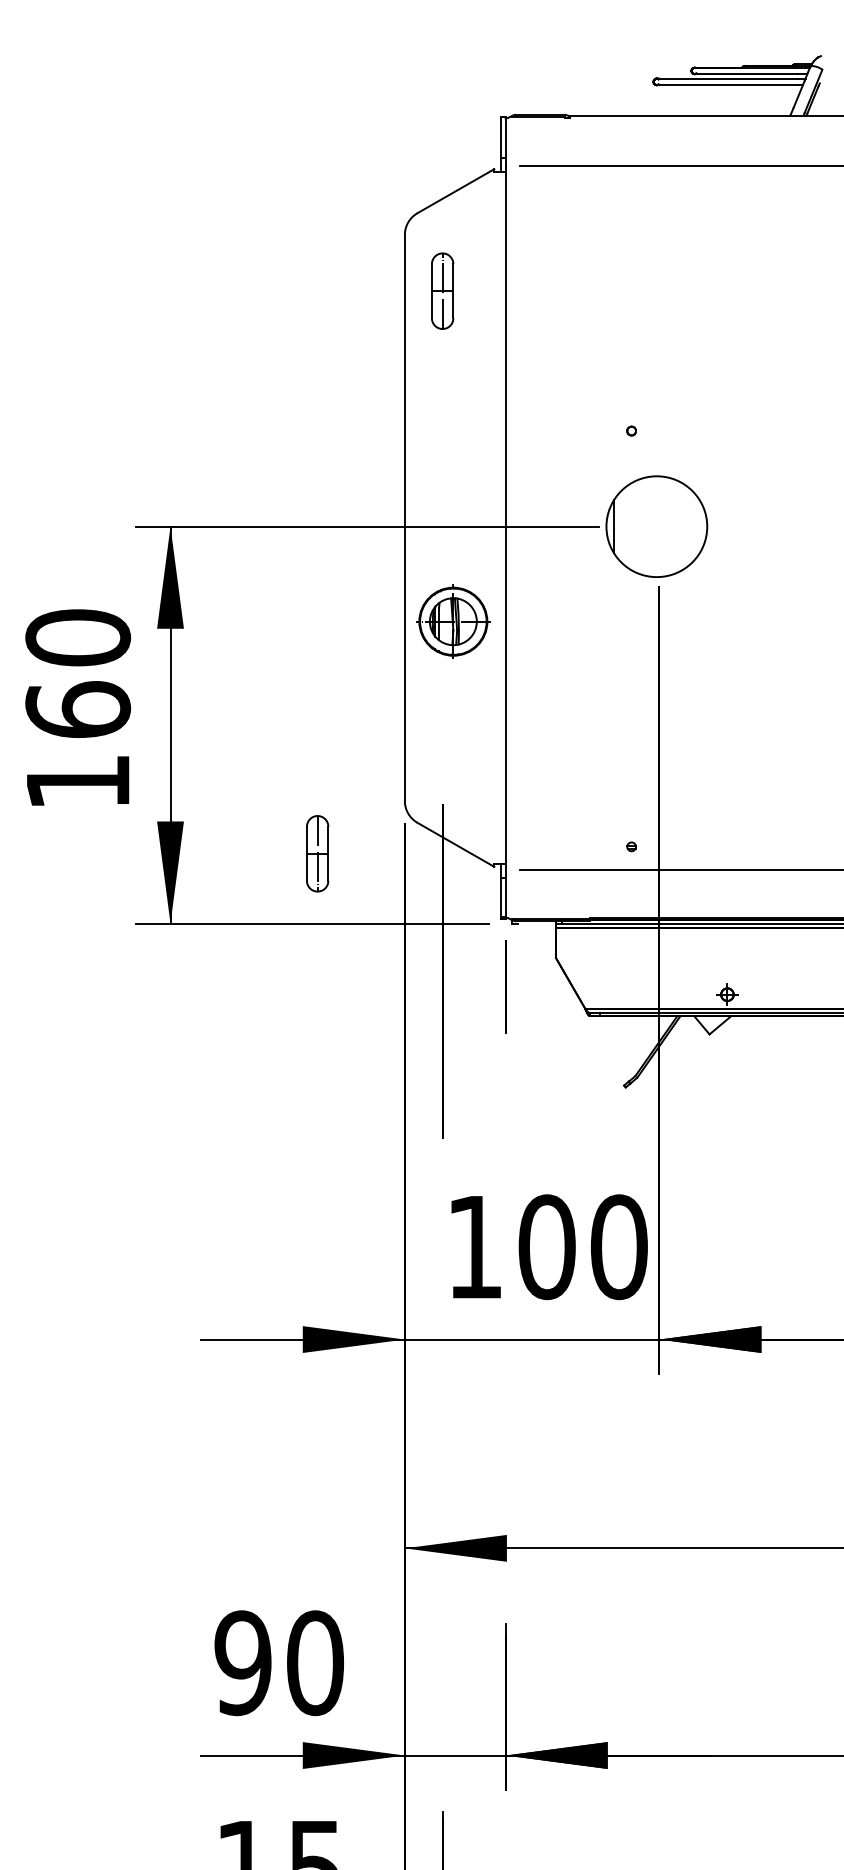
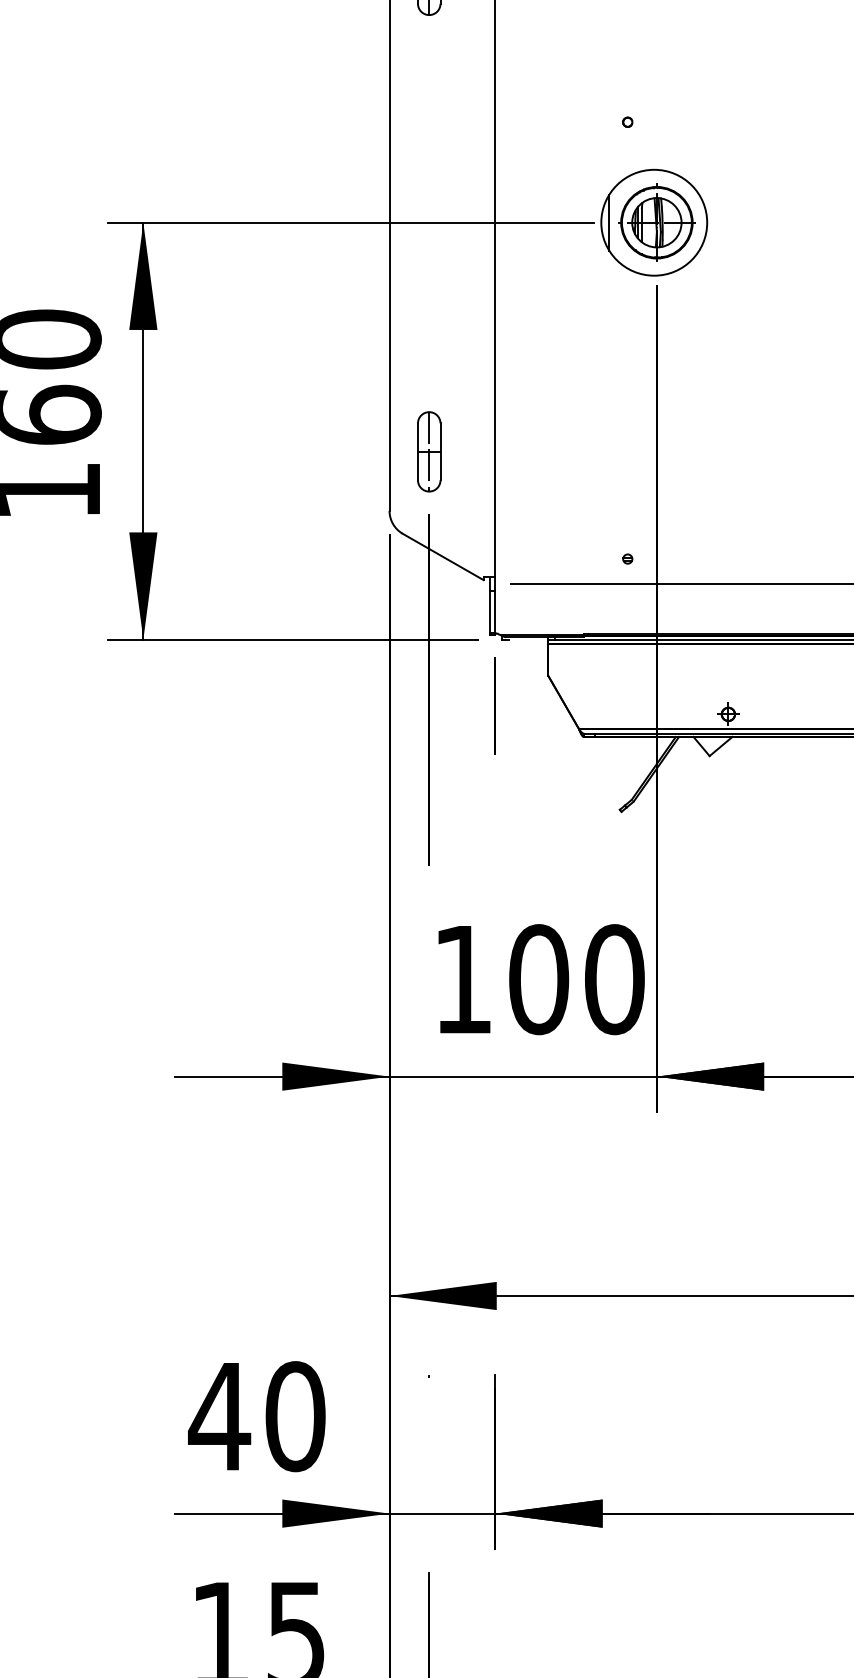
part: (453, 621) -> (657, 222), moved
part: (317, 853) -> (429, 451), moved
text: (243, 1663) -> (220, 1416), 90 -> 40

